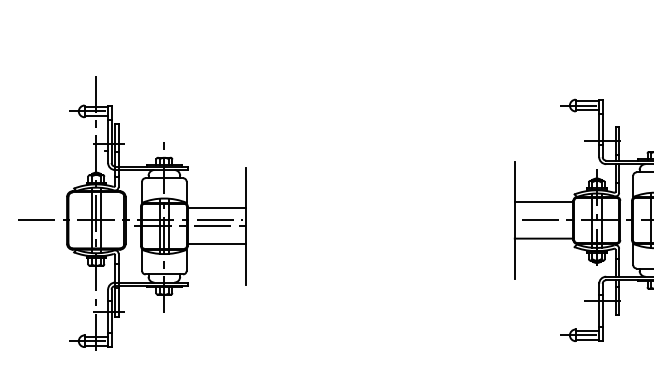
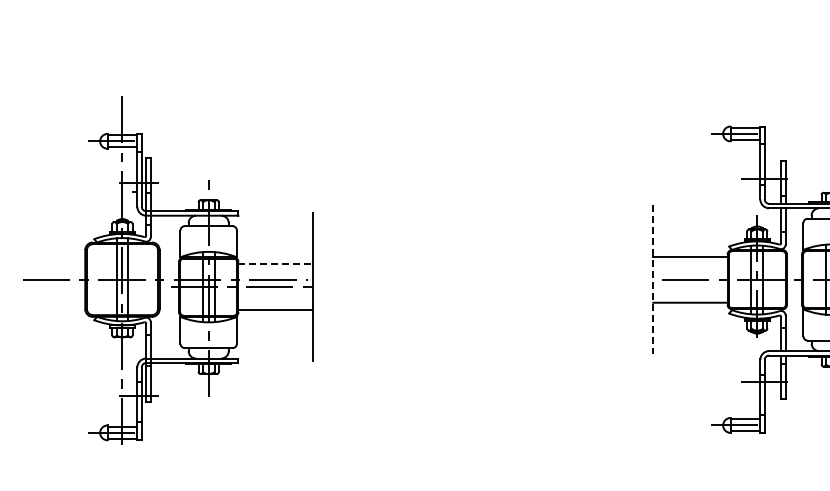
line: (217, 208) -> (276, 264), solid -> dashed
line: (515, 221) -> (653, 280), solid -> dashed

